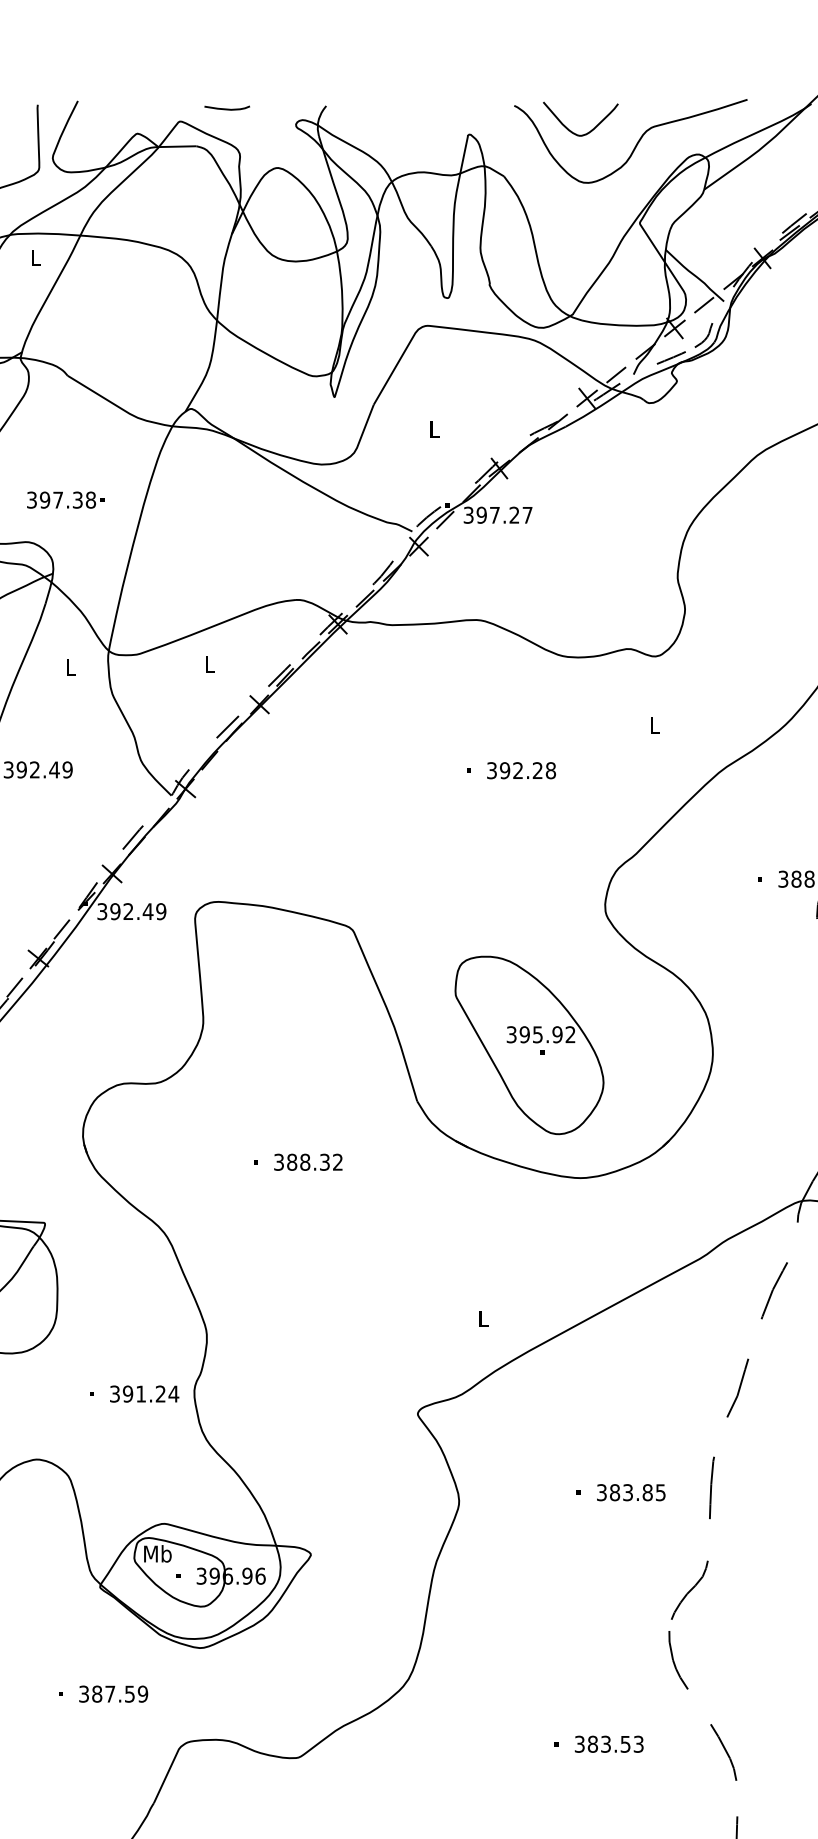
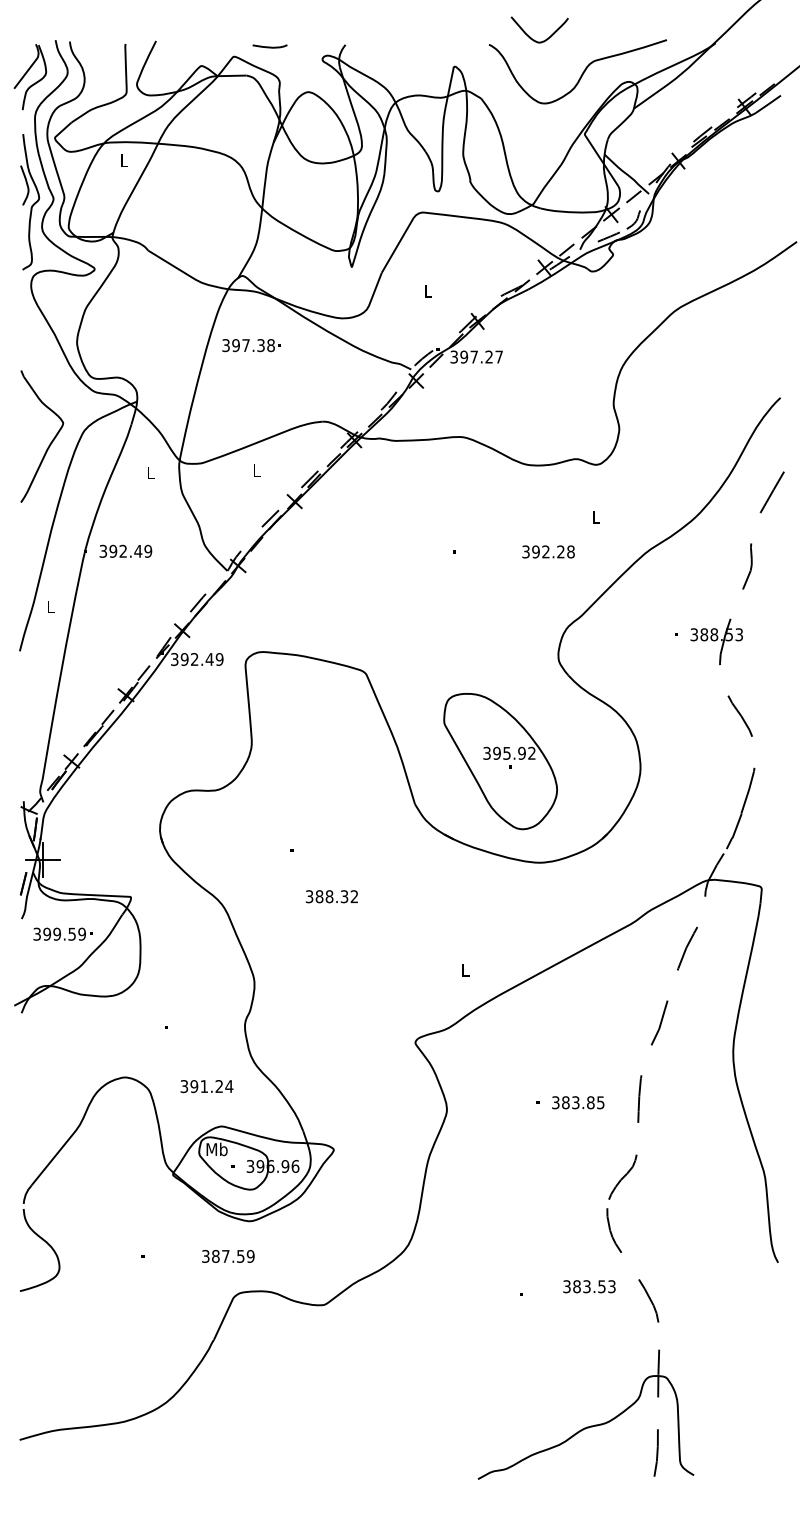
curve: (573, 131) -> (534, 39), moved
text: (65, 500) -> (251, 345), moved
text: (521, 770) -> (548, 551), moved
text: (307, 1162) -> (331, 896), moved
text: (143, 1394) -> (206, 1086), moved
text: (113, 1694) -> (228, 1256), moved
text: (609, 1744) -> (589, 1286), moved

